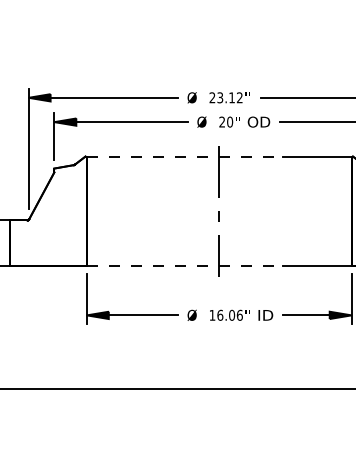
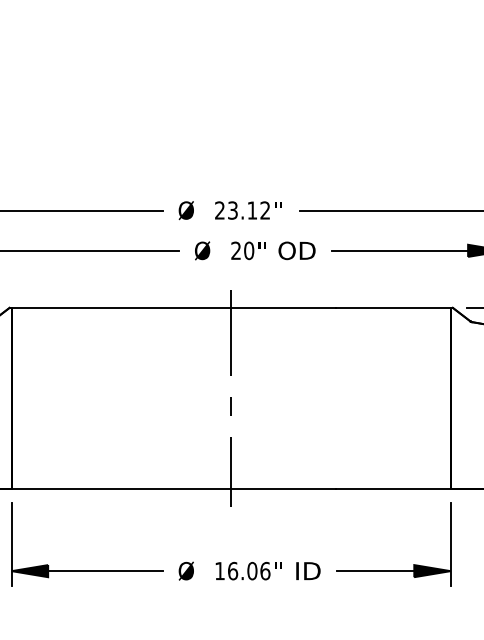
line: (184, 156) -> (173, 307), dashed -> solid
line: (184, 265) -> (173, 488), dashed -> solid

